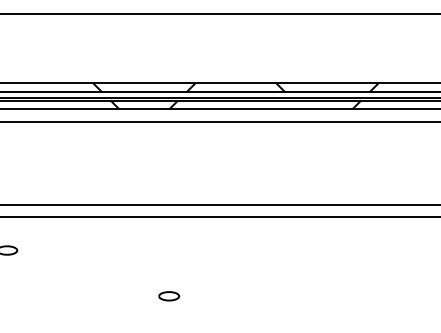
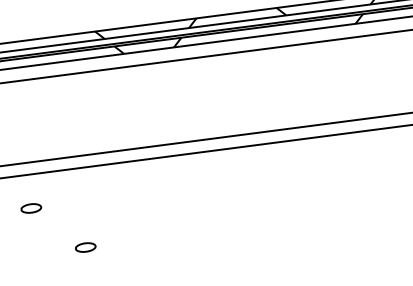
part: (169, 296) -> (86, 247), moved

